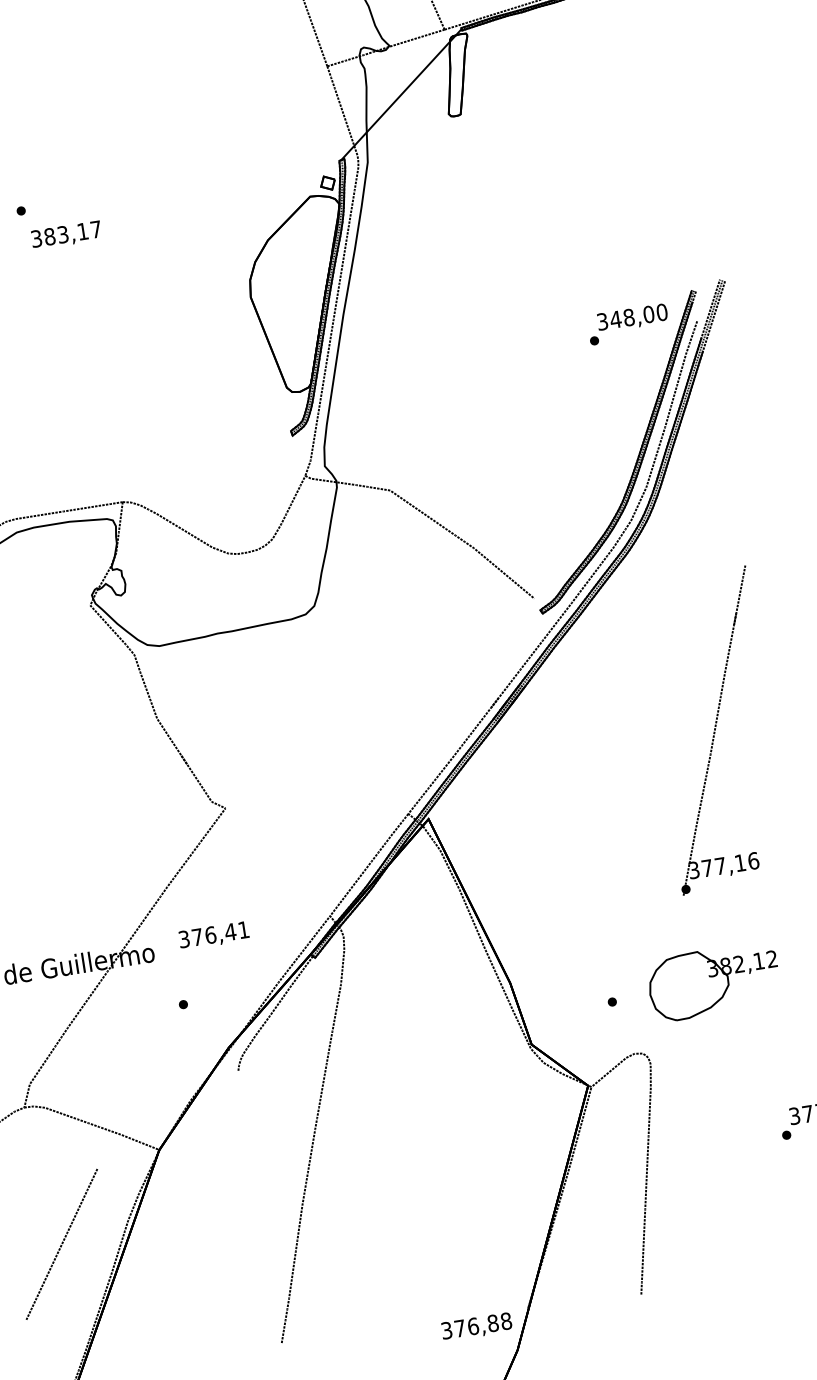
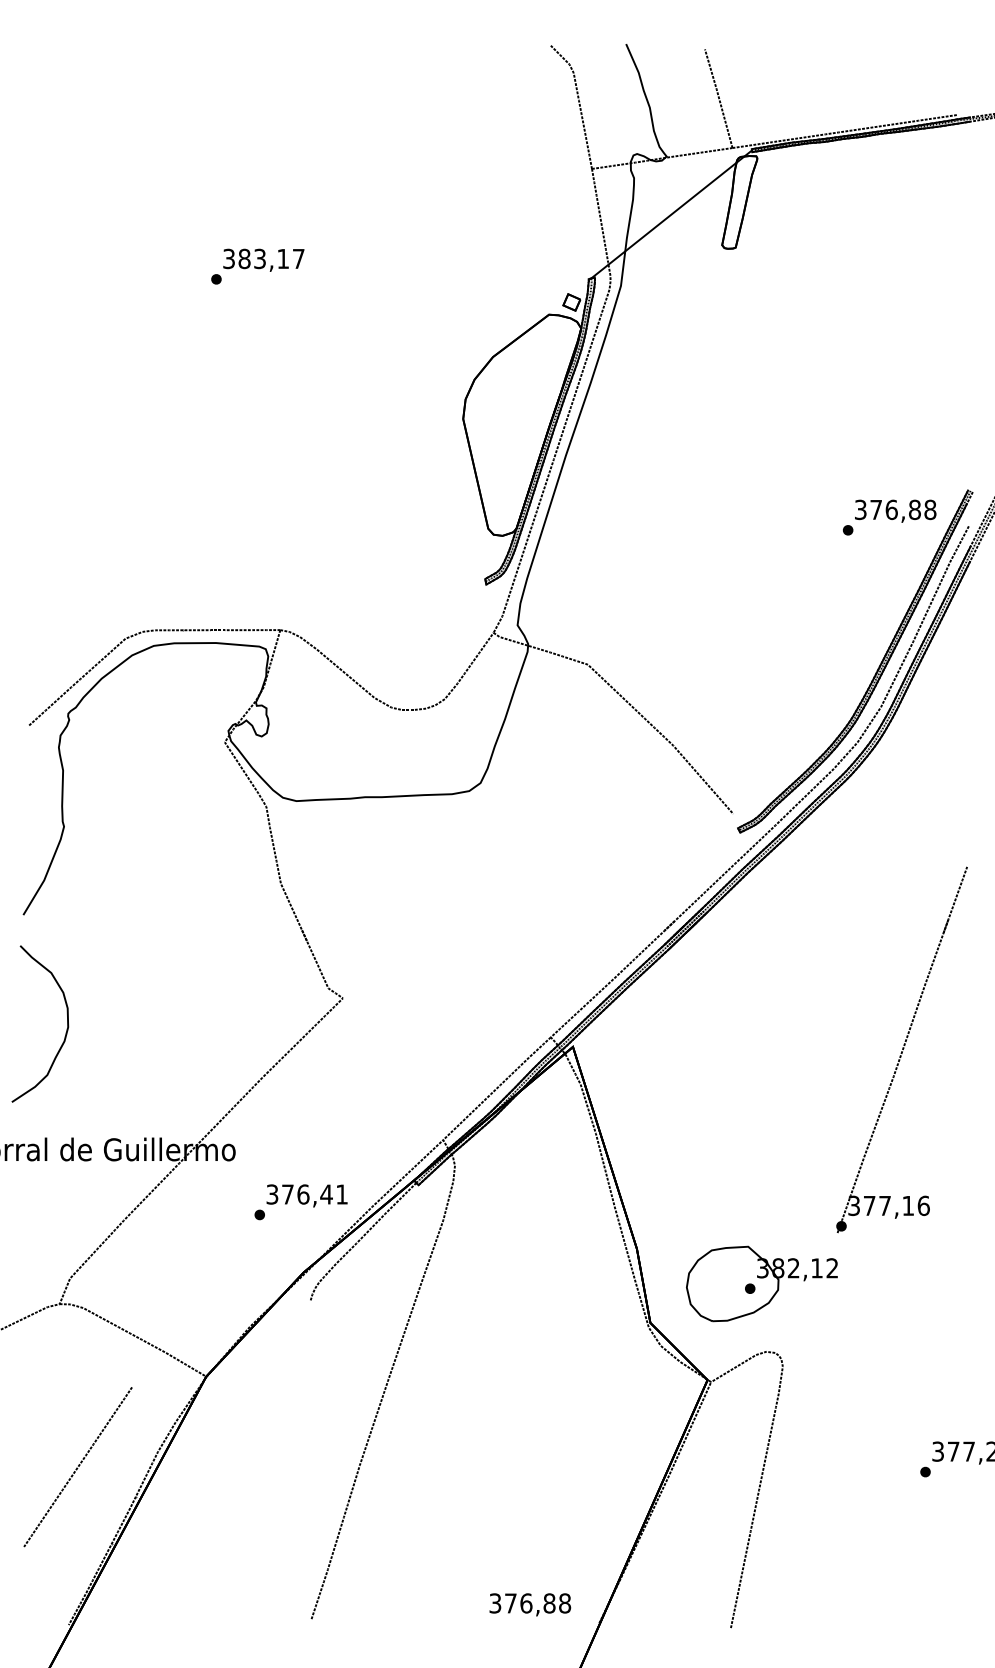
text: (66, 234) -> (263, 259), moved
text: (638, 315) -> (902, 509), 348,00 -> 376,88
part: (713, 730) -> (901, 1049), moved
text: (213, 935) -> (306, 1195), moved
part: (713, 981) -> (761, 1283), moved
text: (477, 1326) -> (530, 1604), moved

